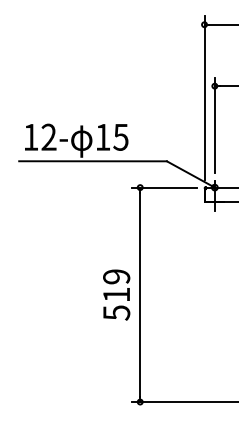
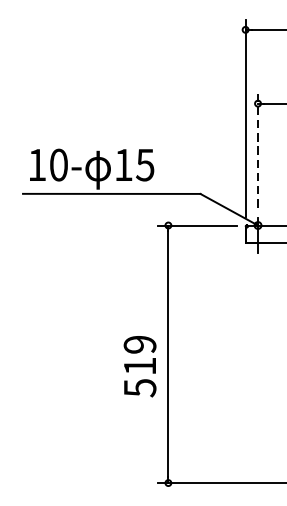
line: (214, 124) -> (257, 149), solid -> dashed
text: (48, 136) -> (58, 164), 12- -> 10-
text: (116, 294) -> (139, 365), moved

